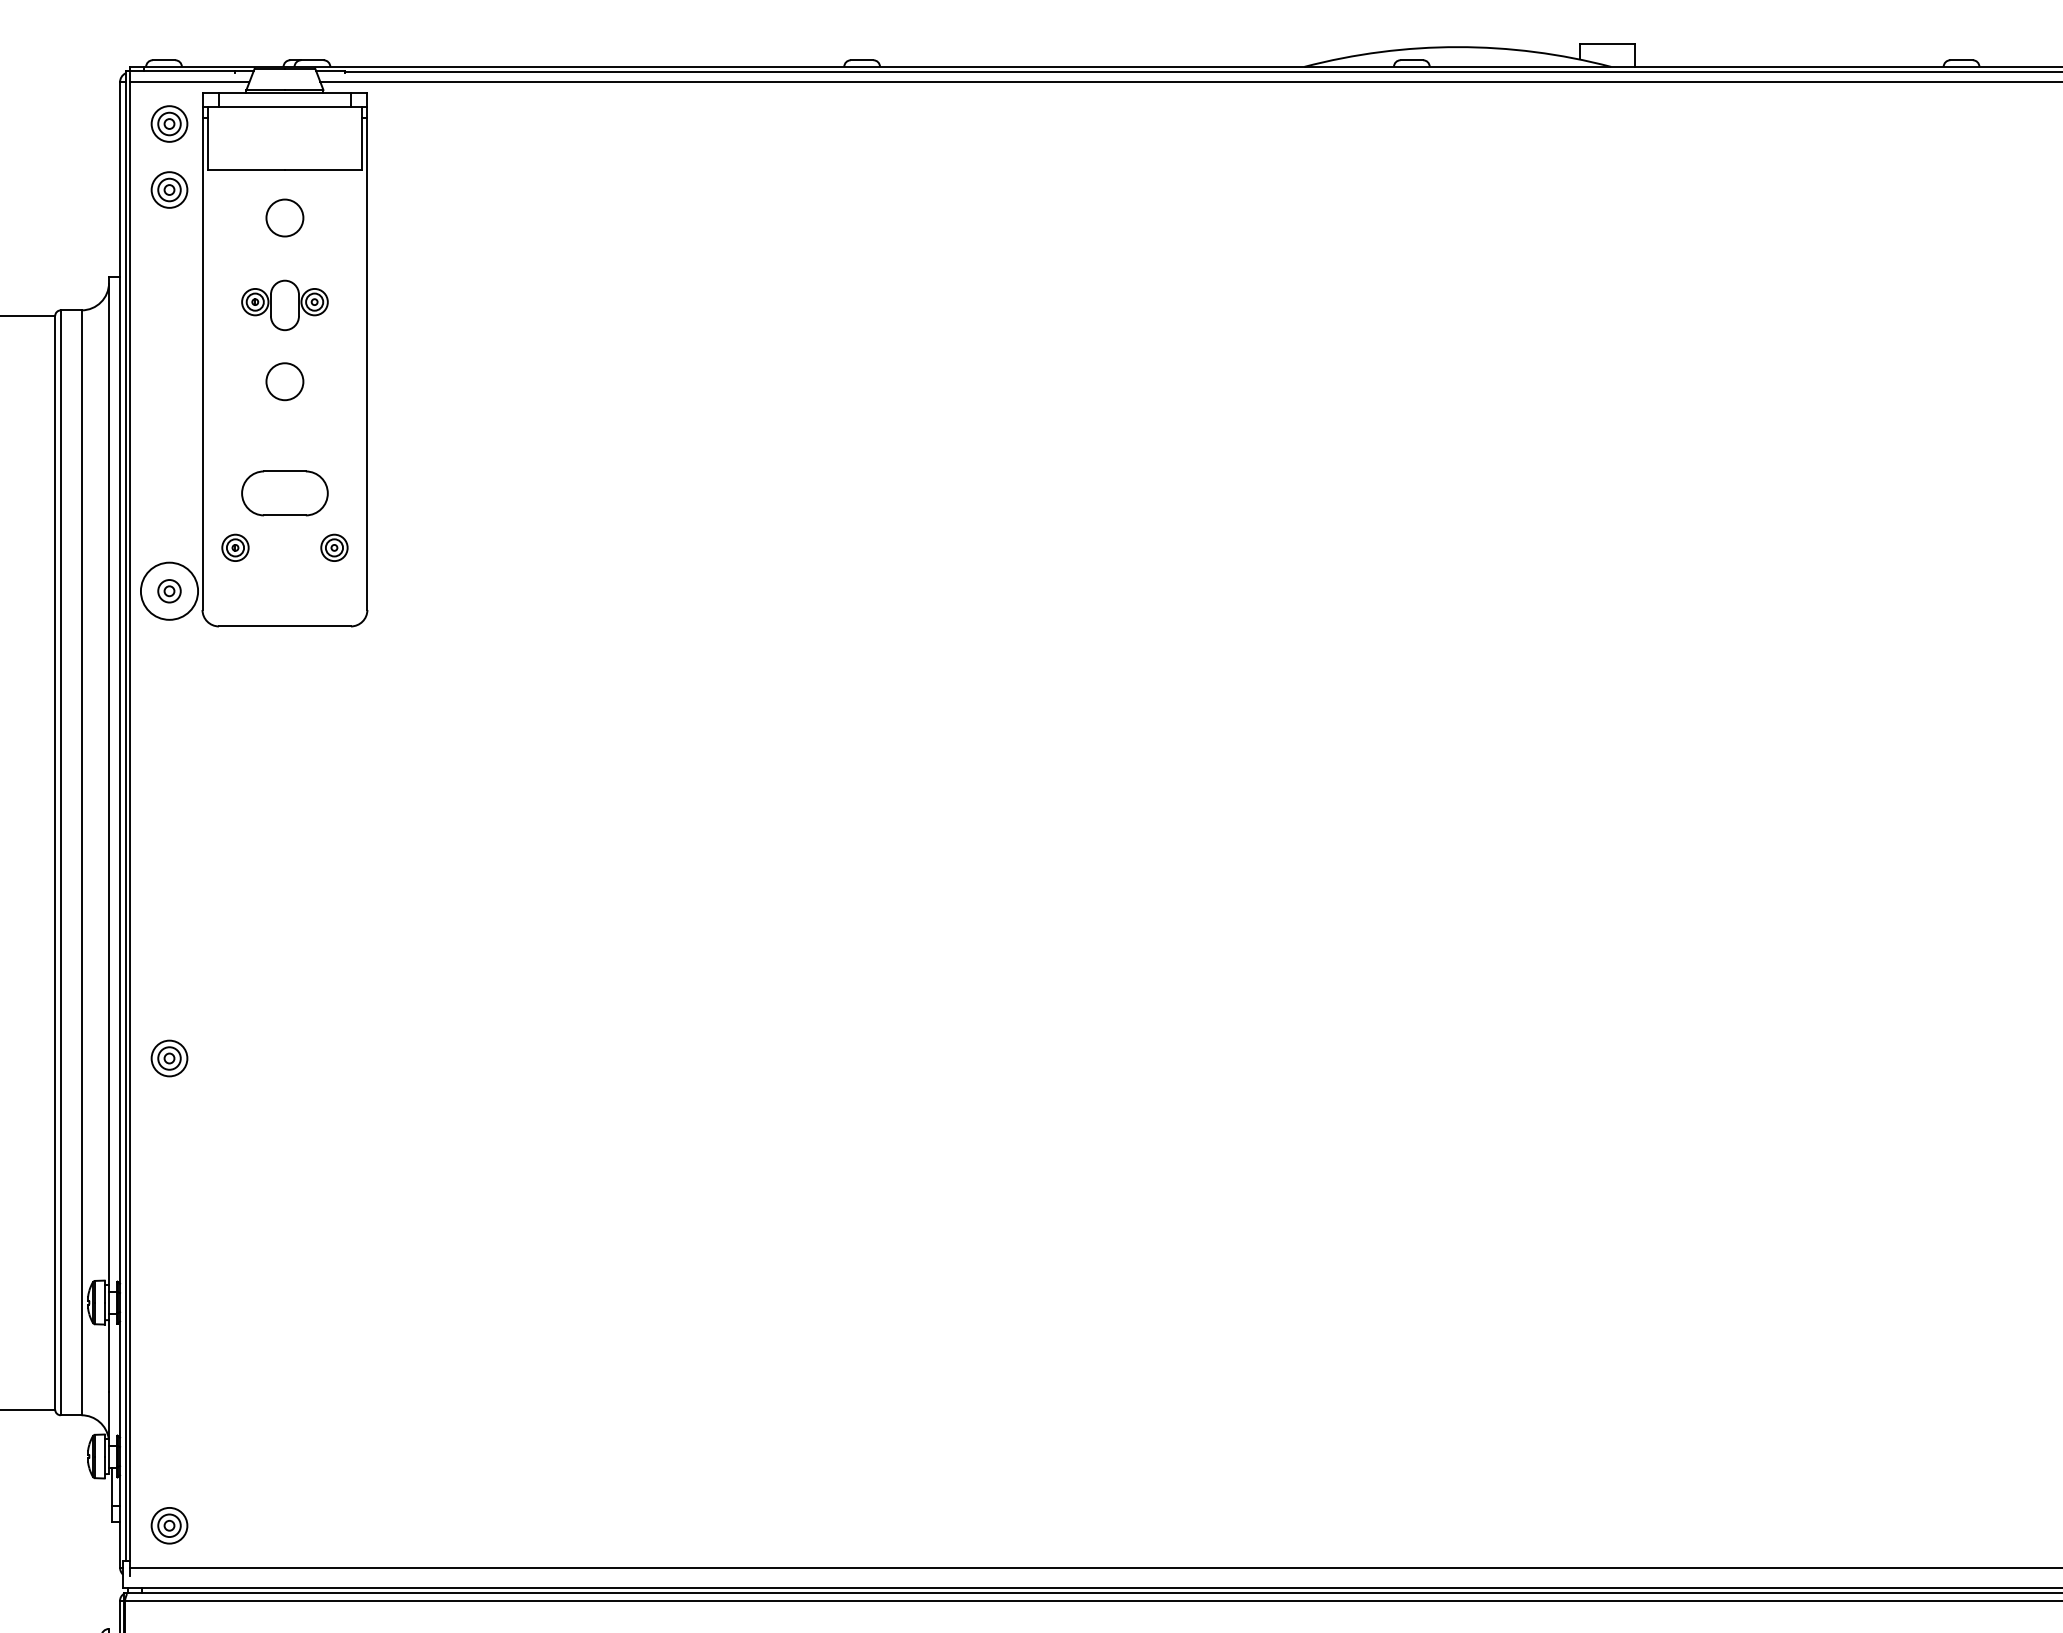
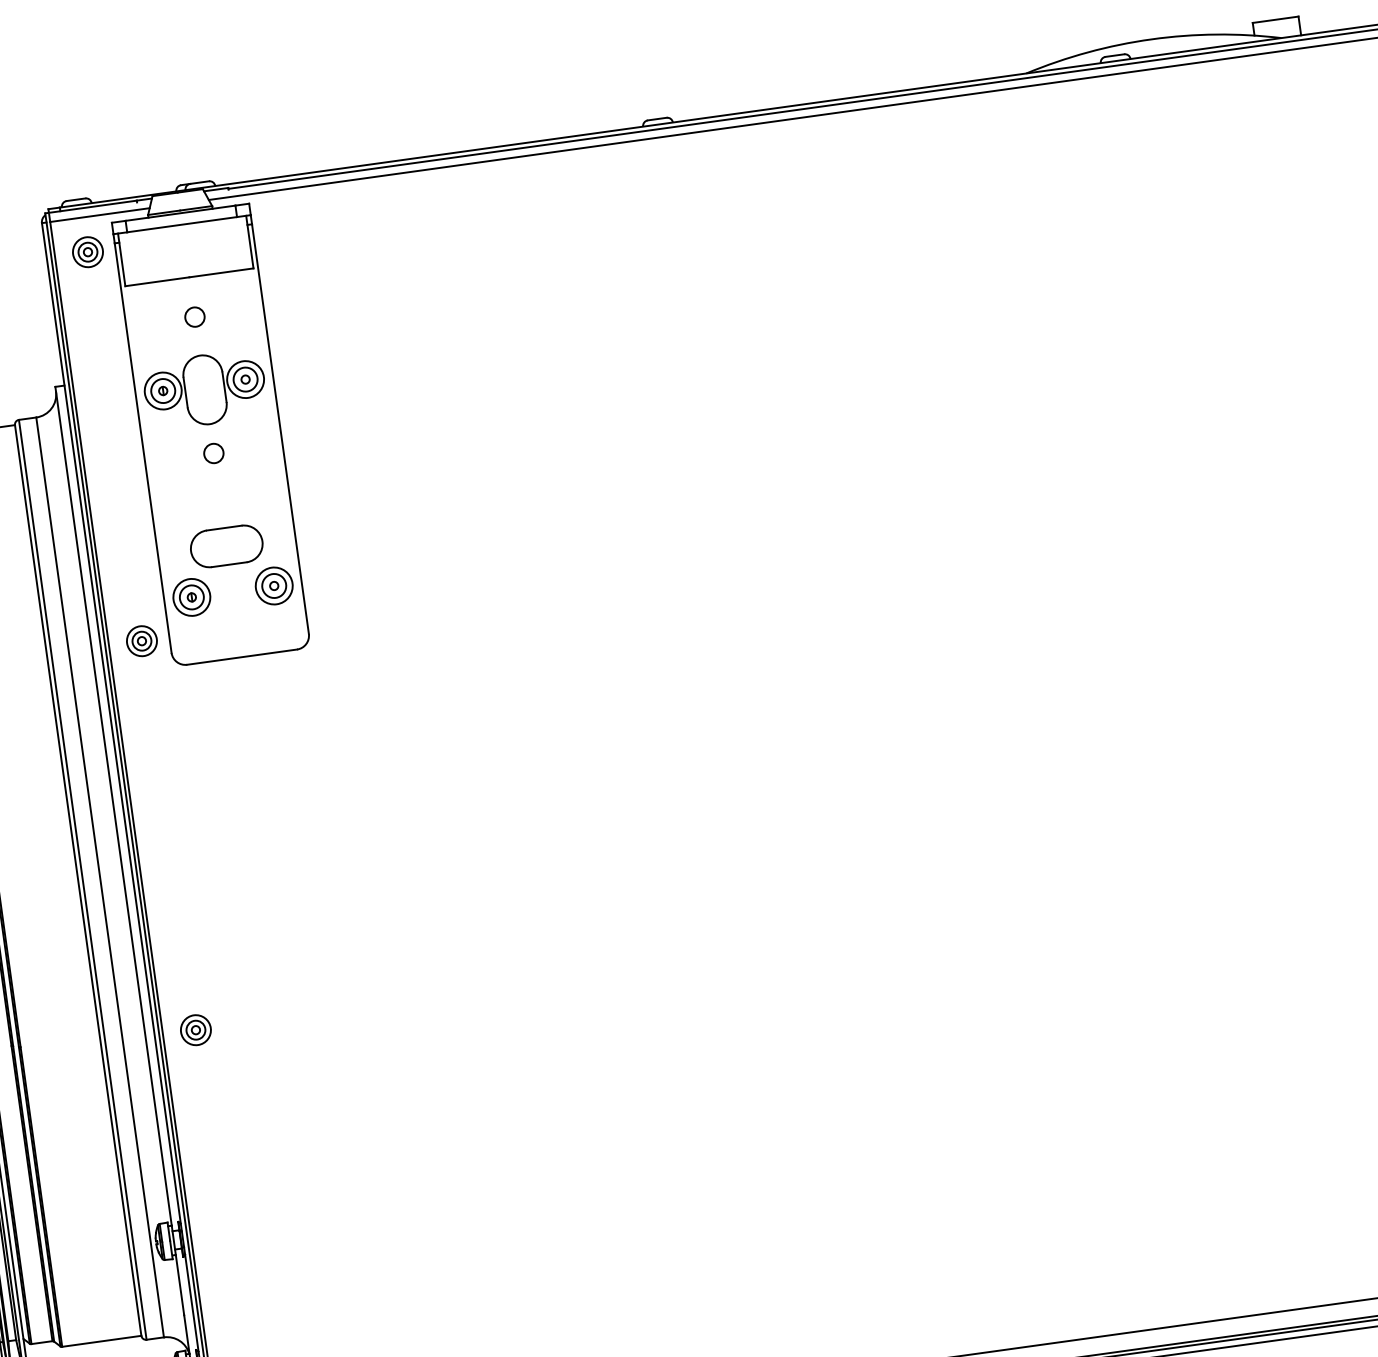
part: (169, 189) -> (95, 306), removed
circle: (284, 217) -> (194, 316), size x0.62
part: (284, 305) -> (204, 390), size x1.67
circle: (284, 381) -> (213, 453), size x0.62
part: (235, 547) -> (191, 597), size x1.67
part: (334, 547) -> (274, 585), size x1.67
circle: (169, 591) -> (141, 641), size x0.62

